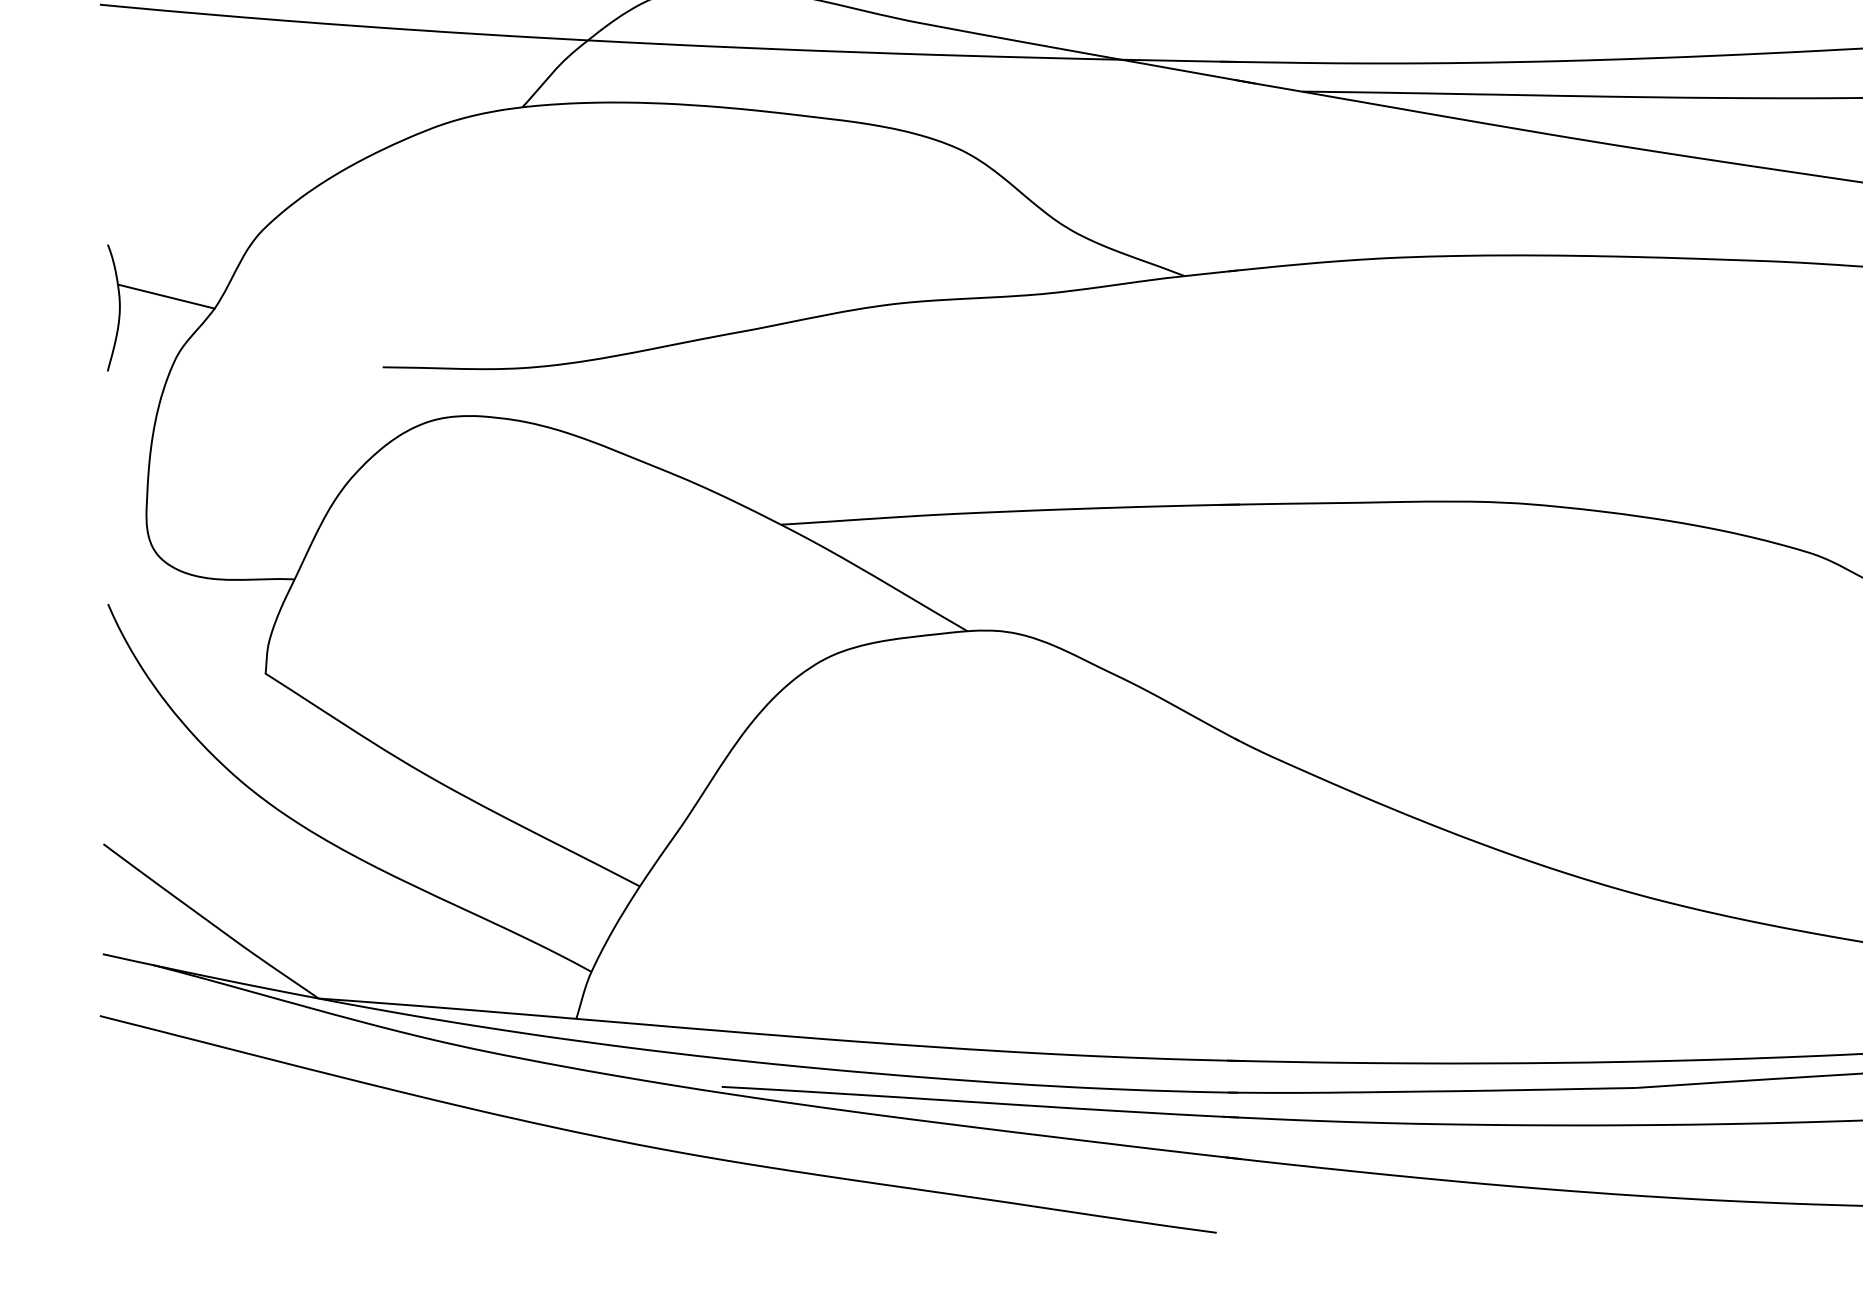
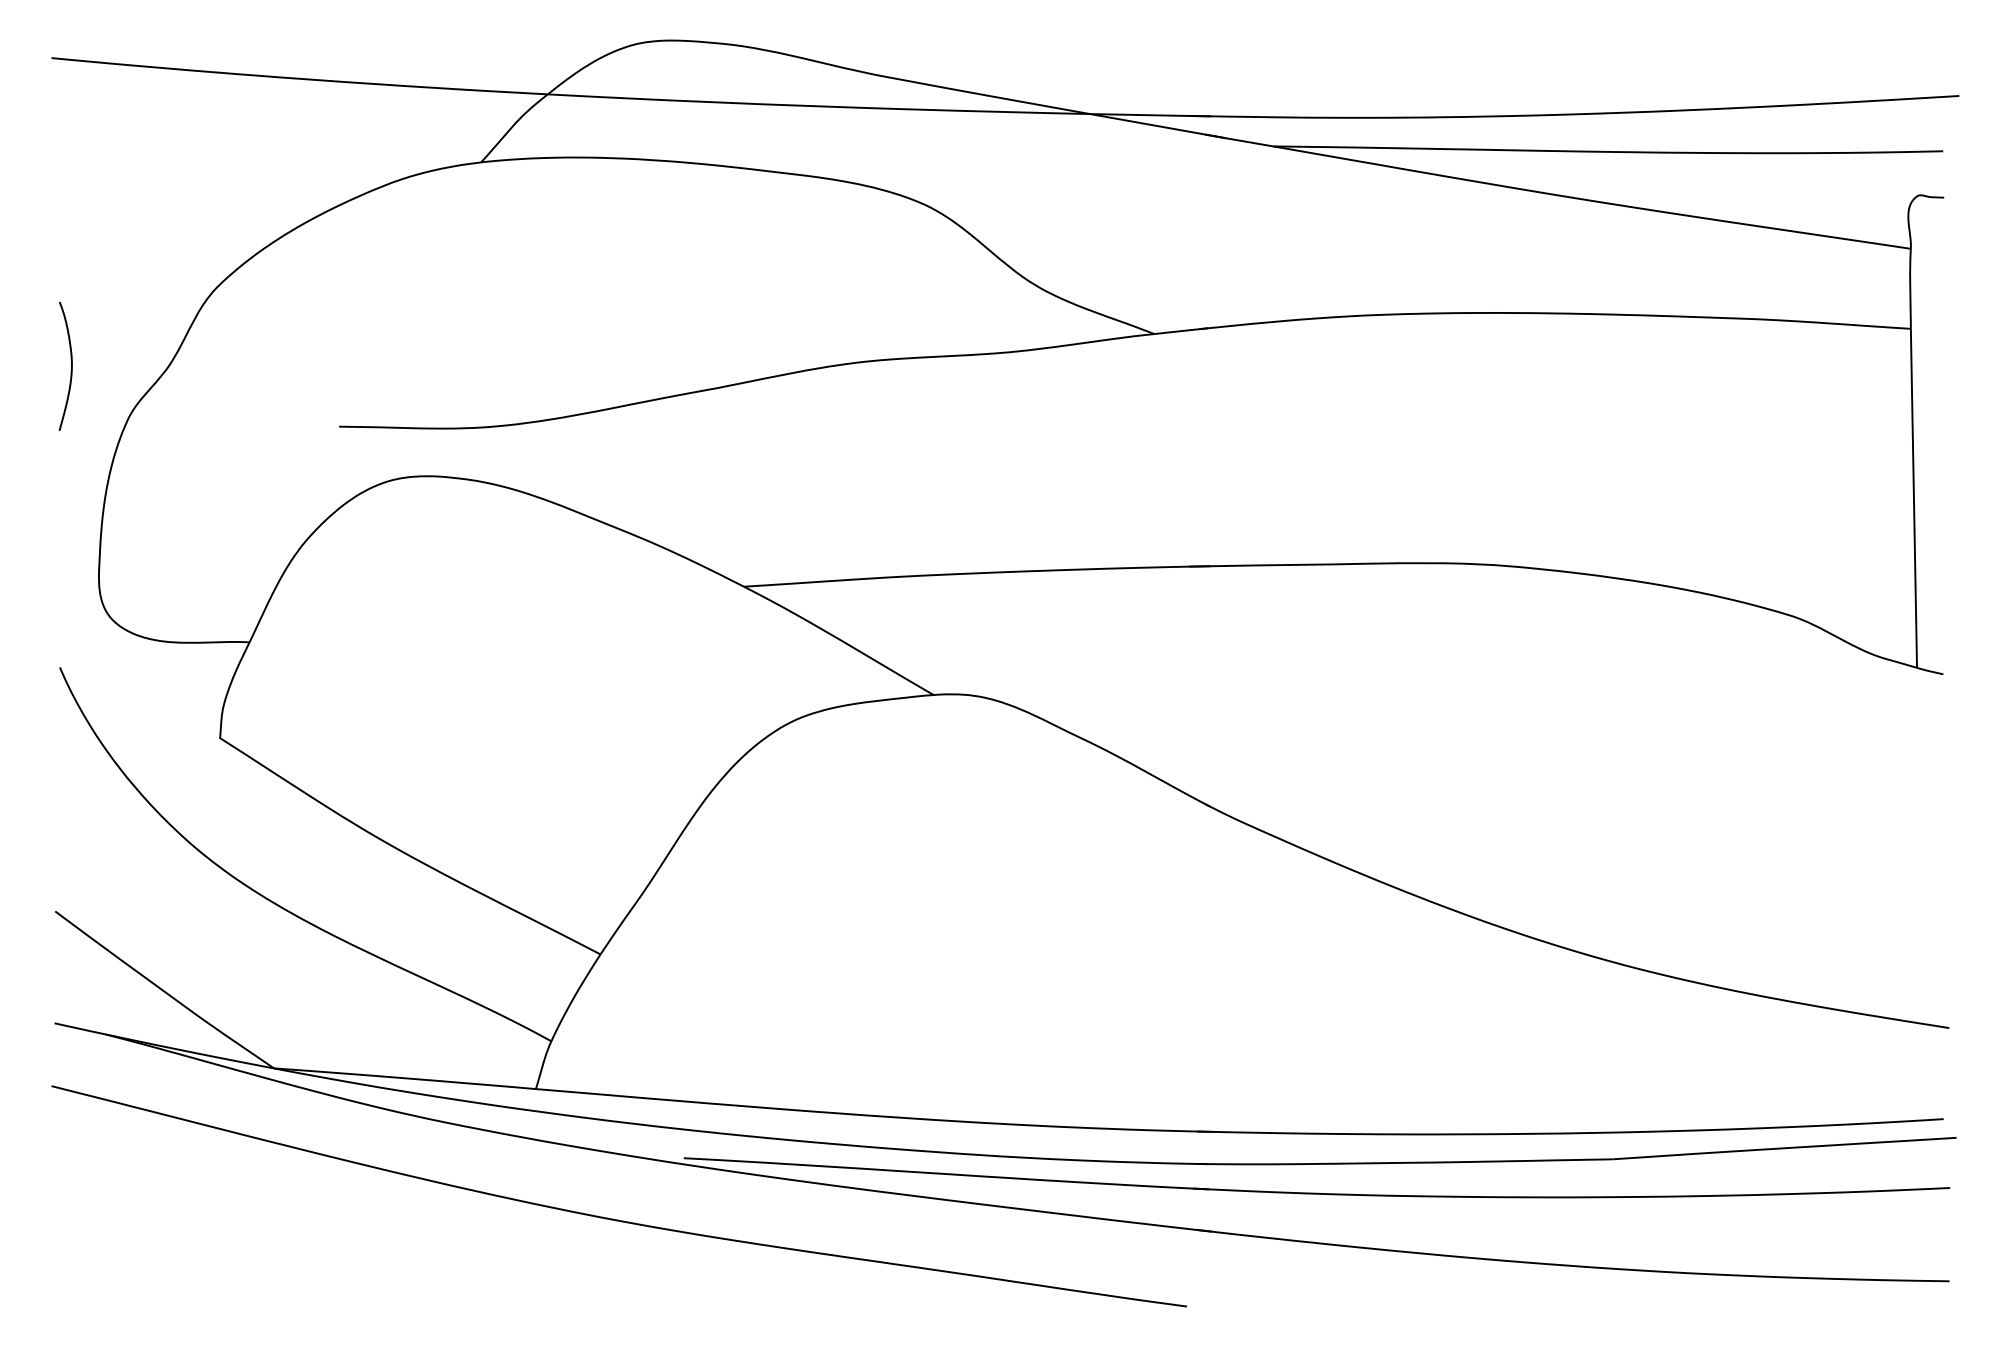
line: (165, 296) -> (118, 354), removed

